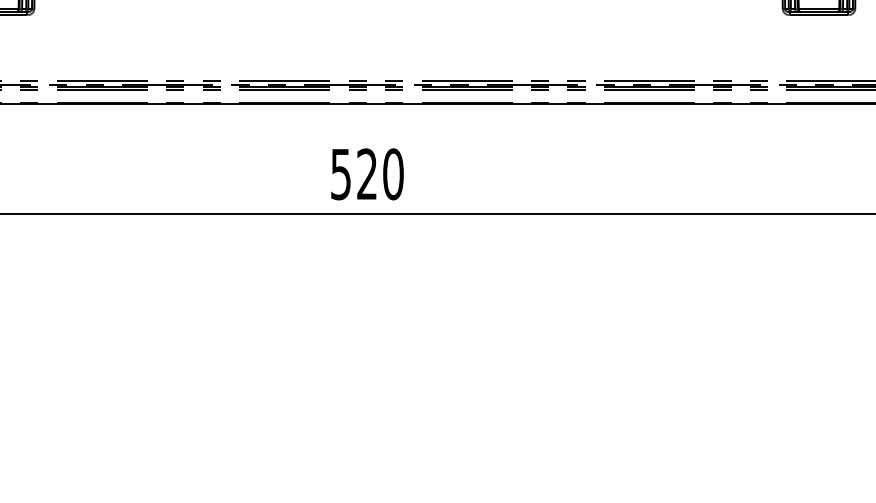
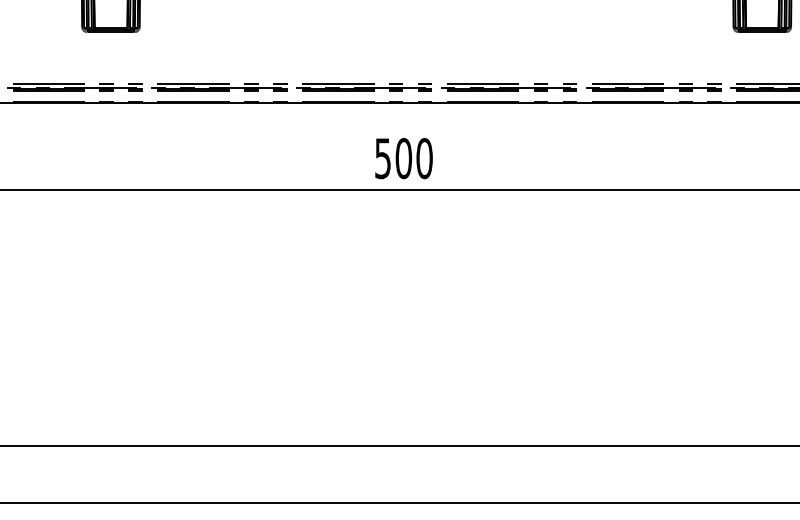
text: (366, 174) -> (403, 158), 520 -> 500

